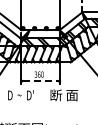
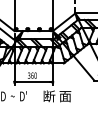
line: (41, 81) -> (34, 82), dashed -> solid

